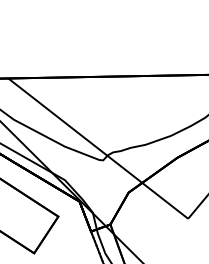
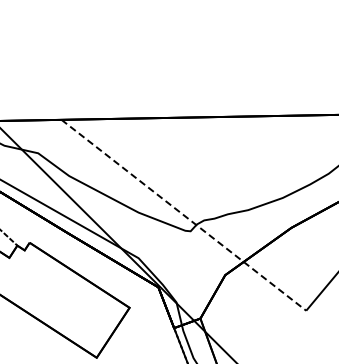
line: (98, 148) -> (184, 215), solid -> dashed

